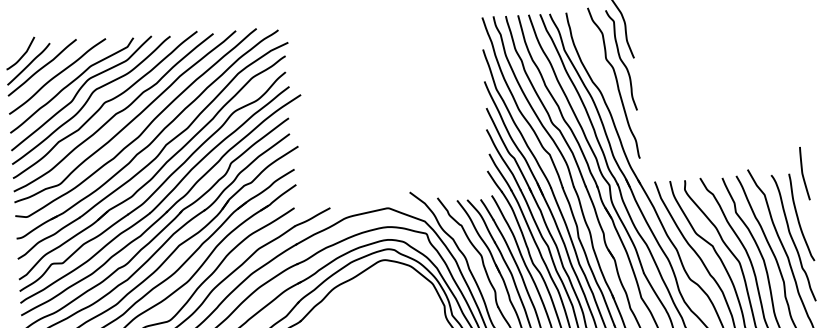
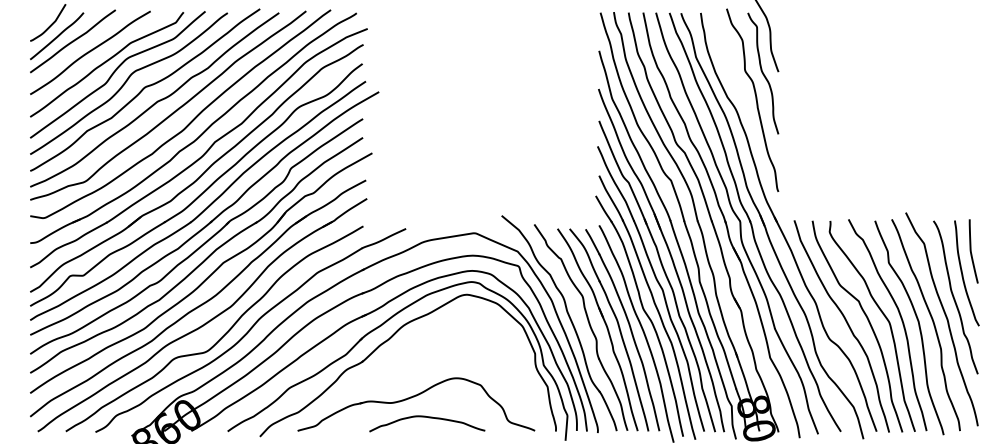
curve: (803, 173) -> (971, 251), moved

